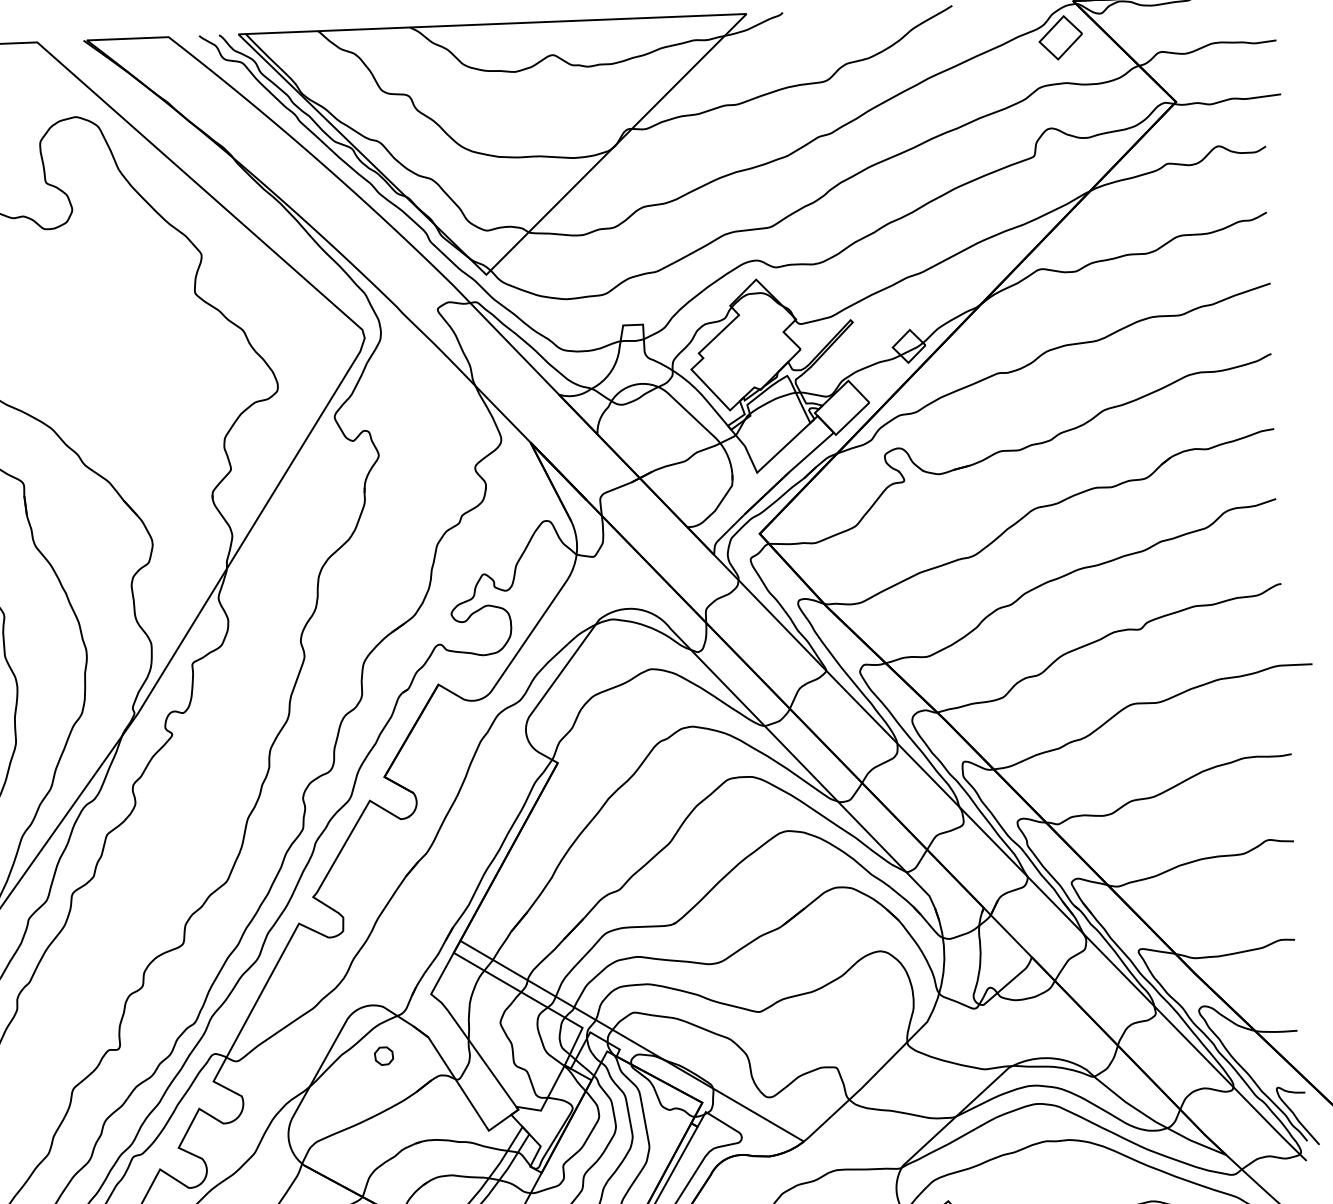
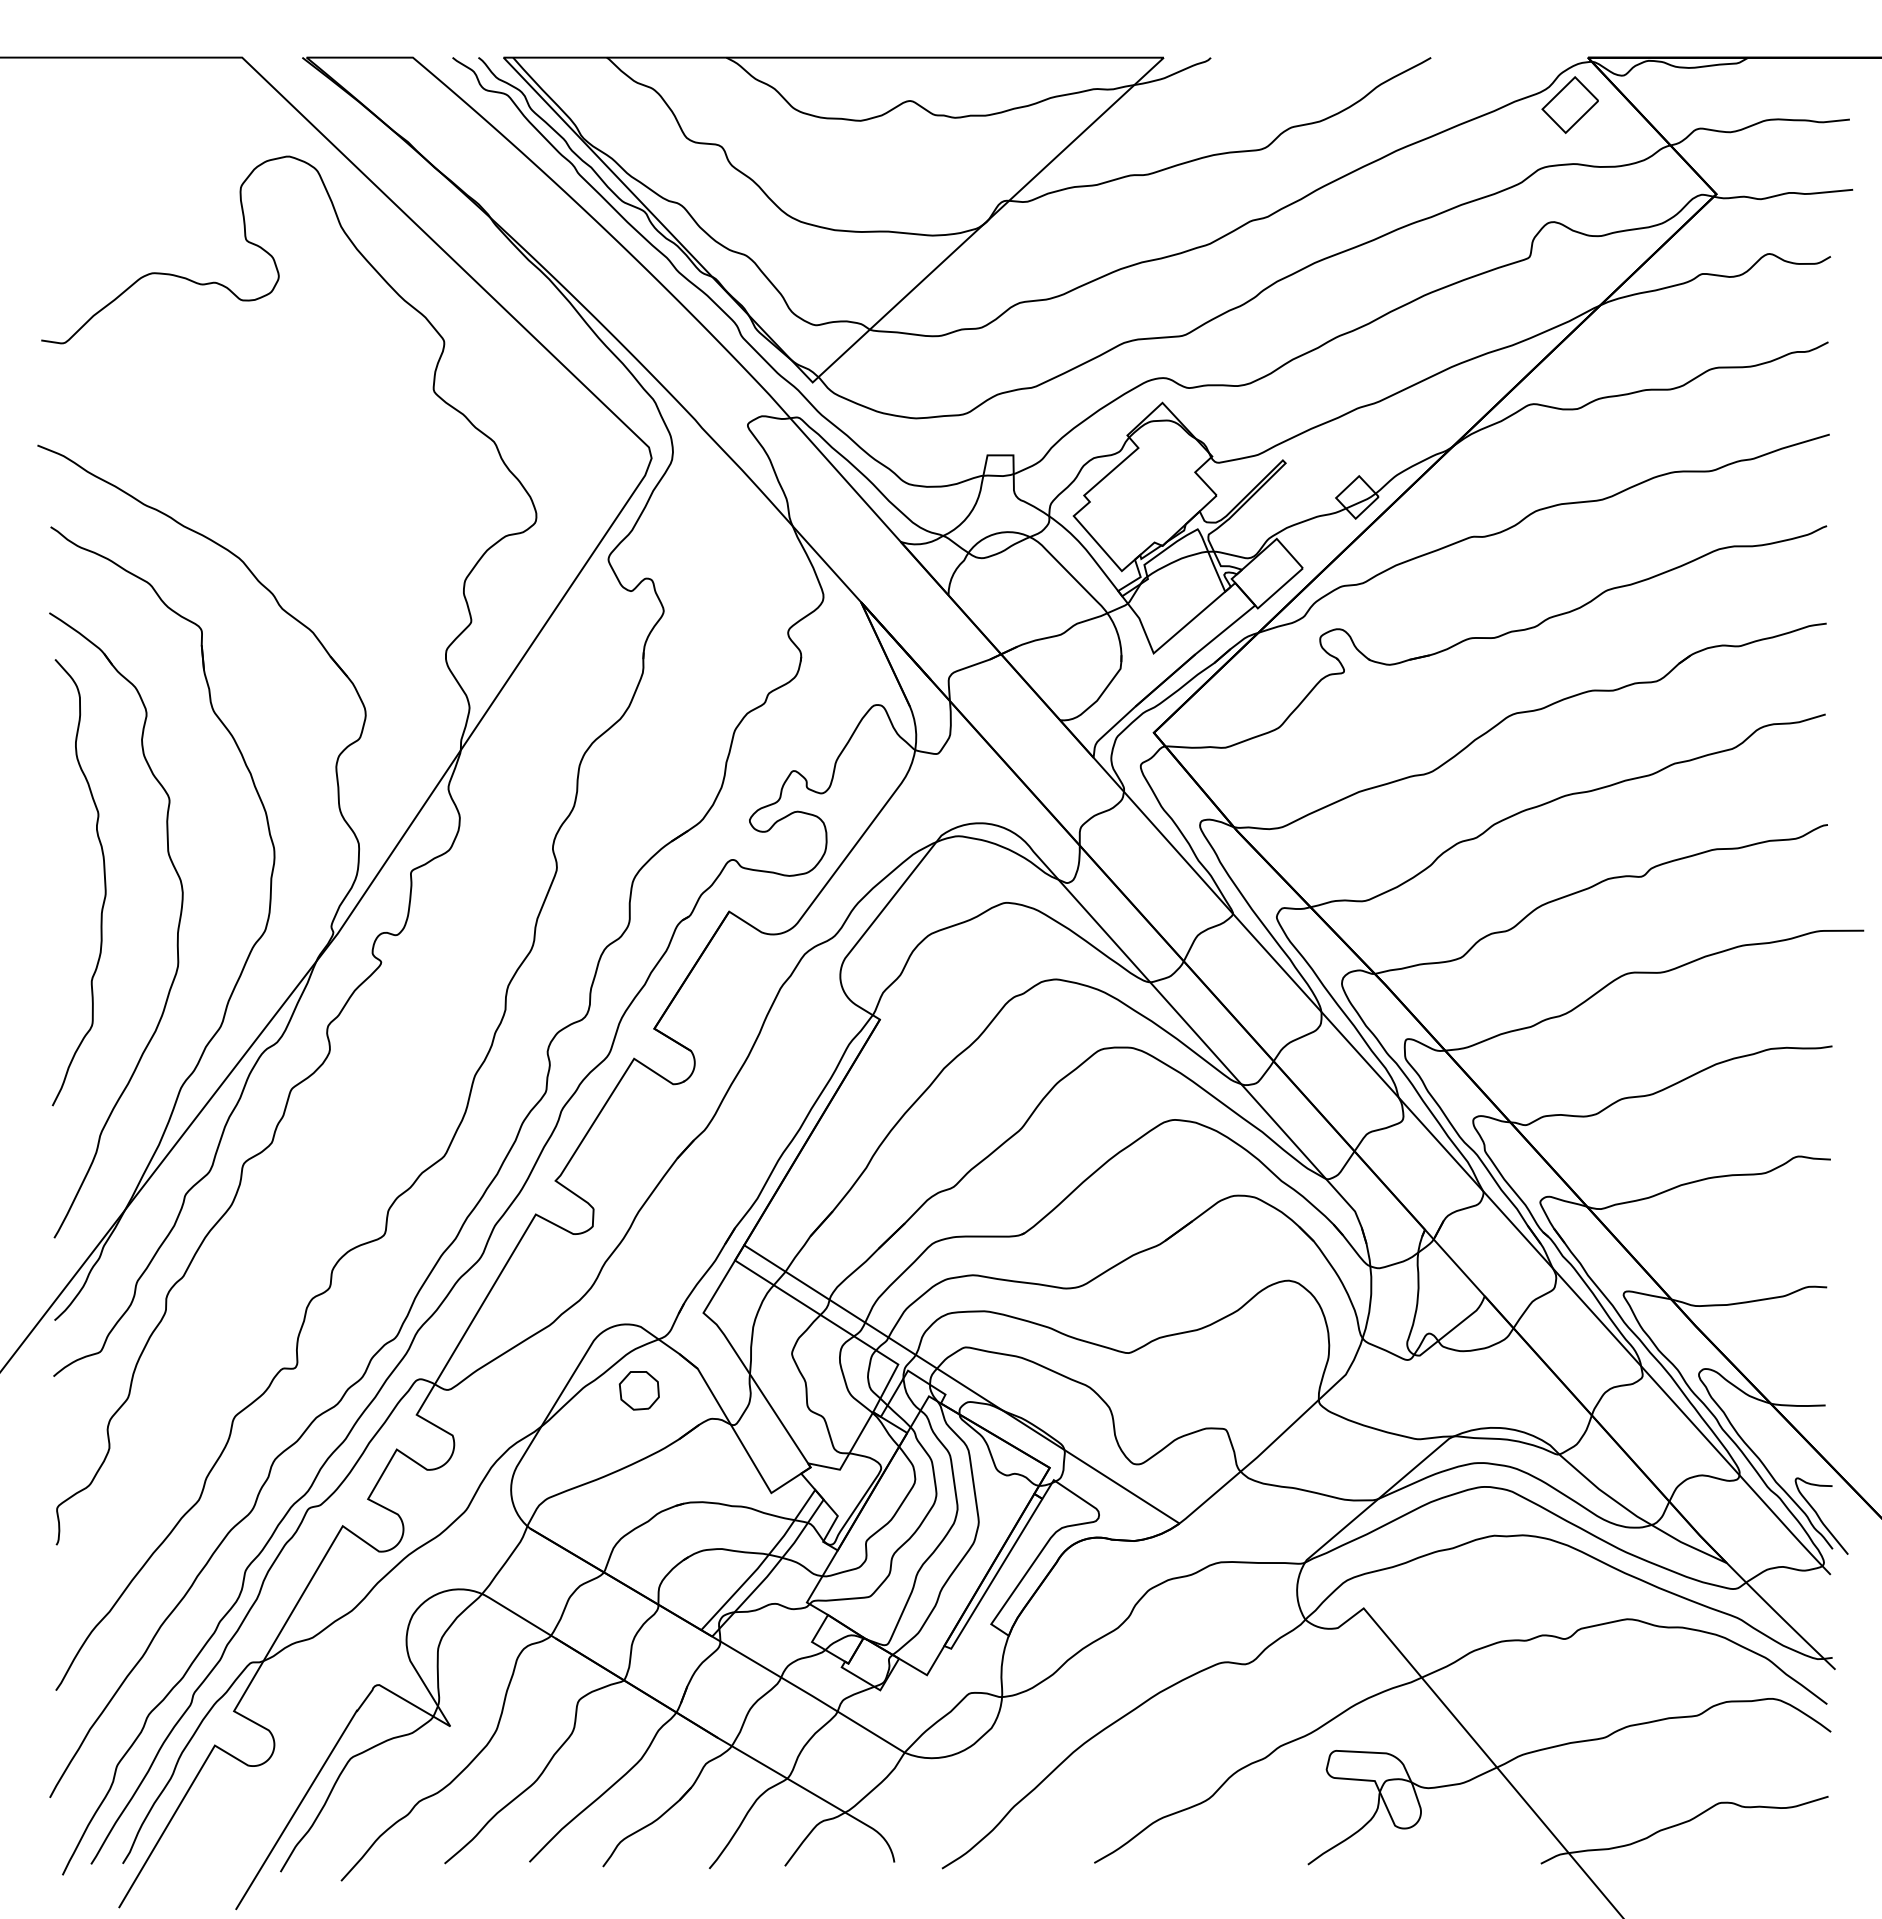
part: (383, 1055) -> (638, 1390), size x1.67

